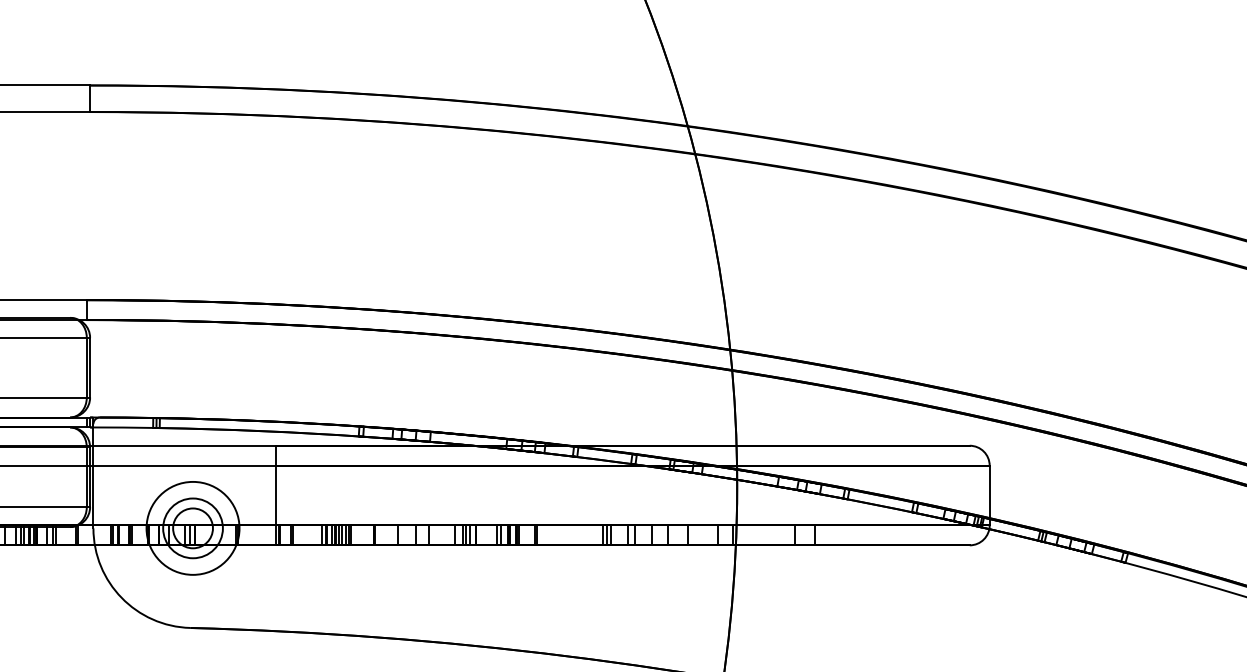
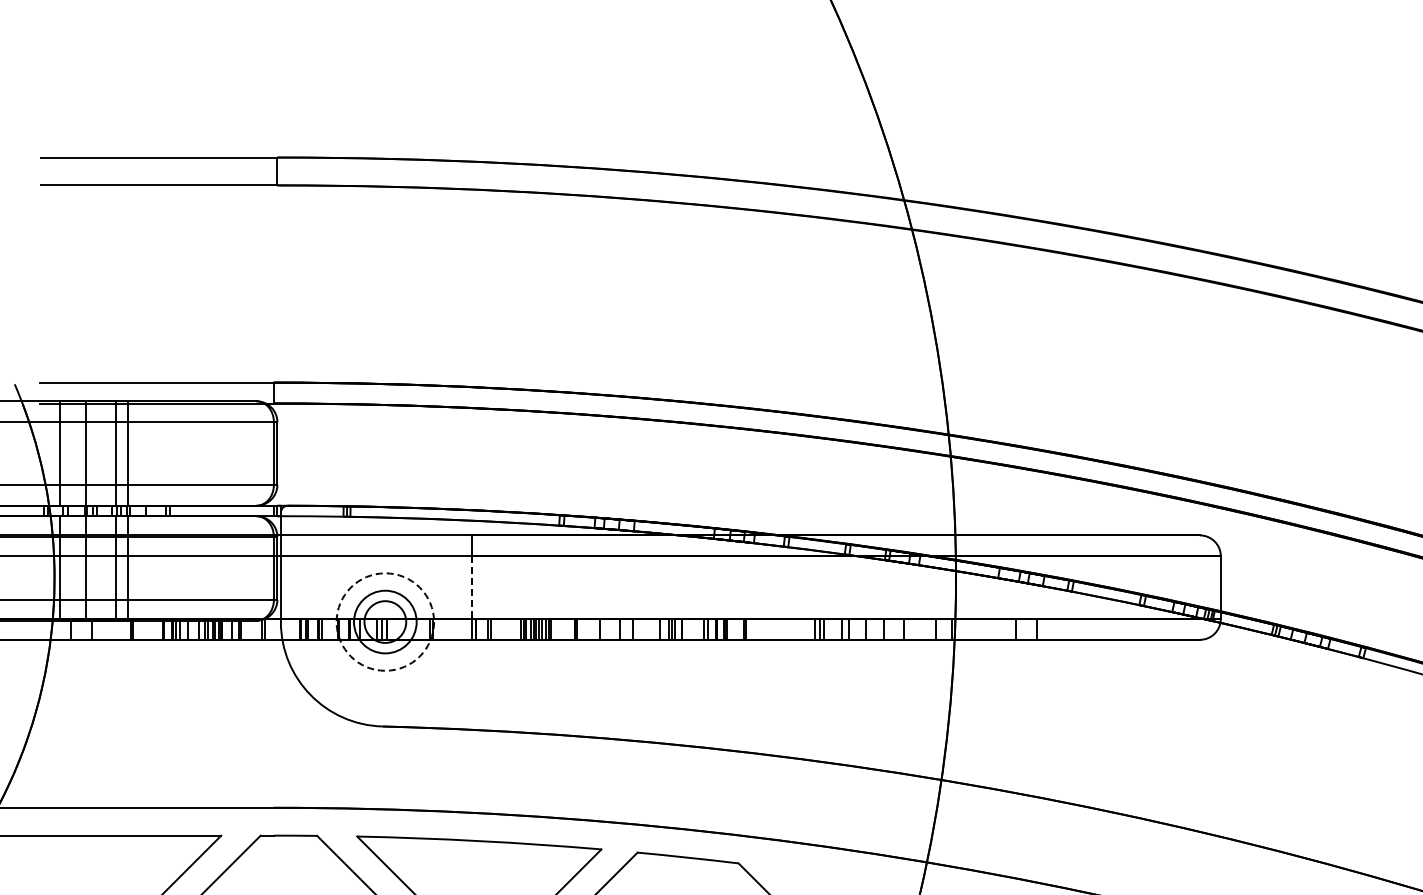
line: (276, 496) -> (472, 588), solid -> dashed
circle: (193, 527) -> (385, 621), solid -> dashed

